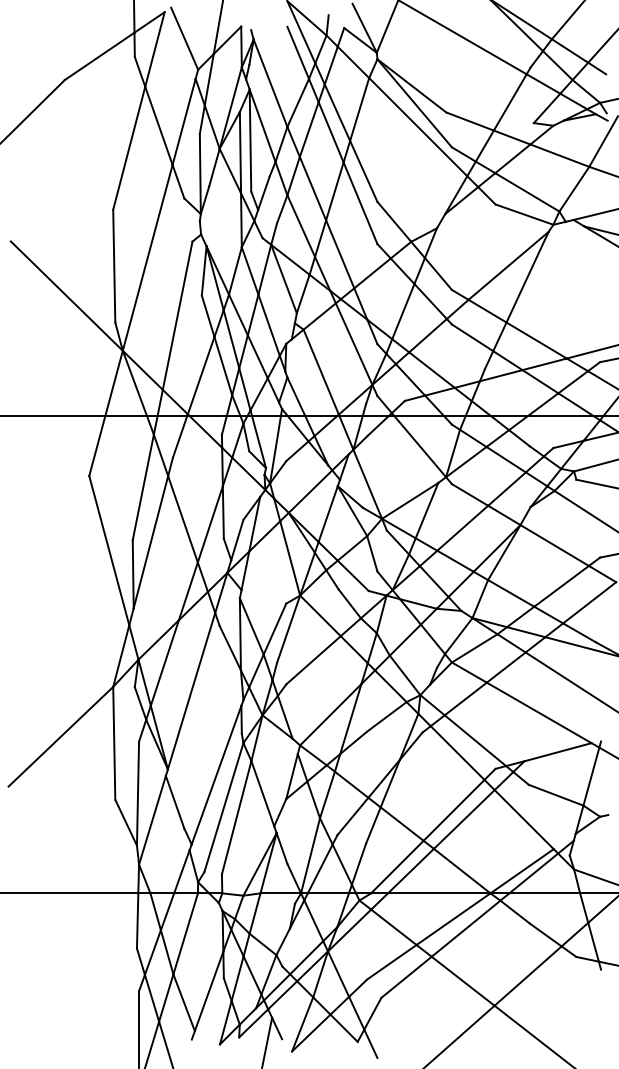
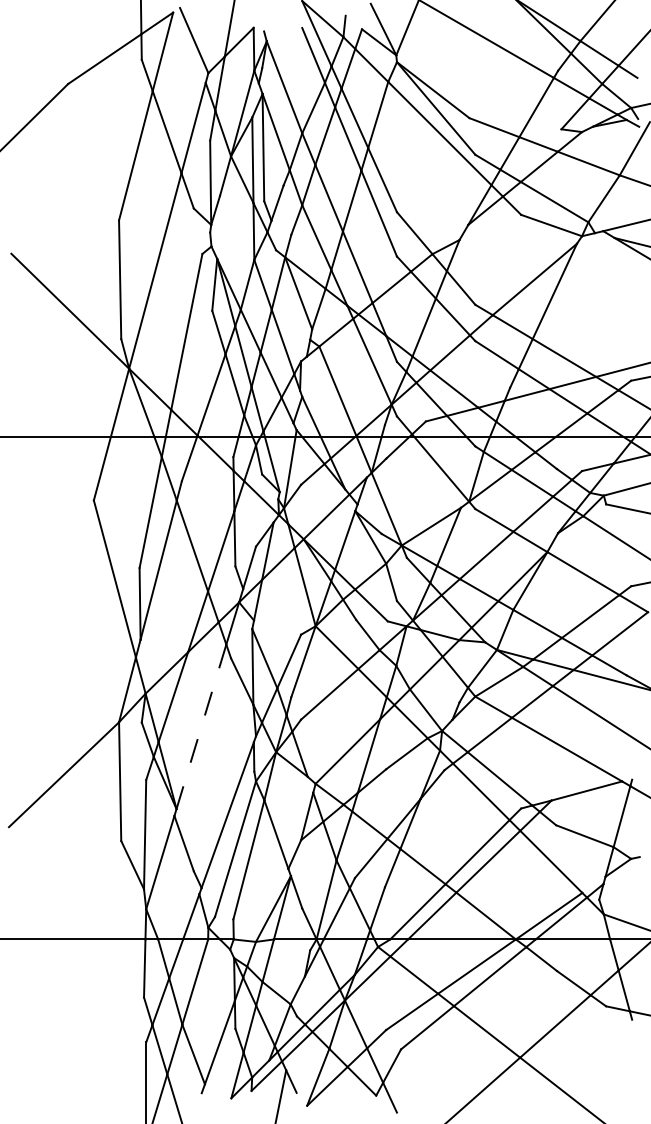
line: (191, 691) -> (201, 727), solid -> dashed

